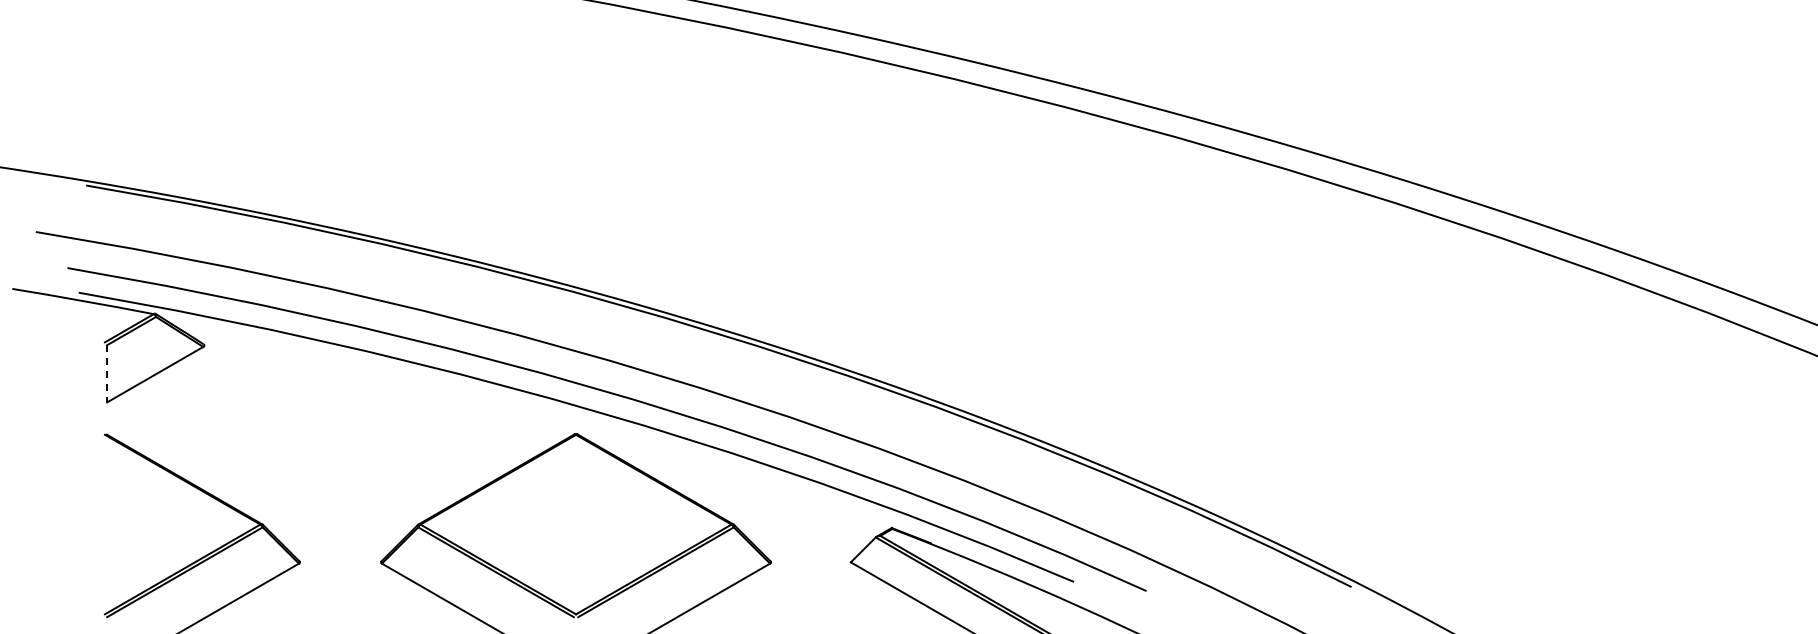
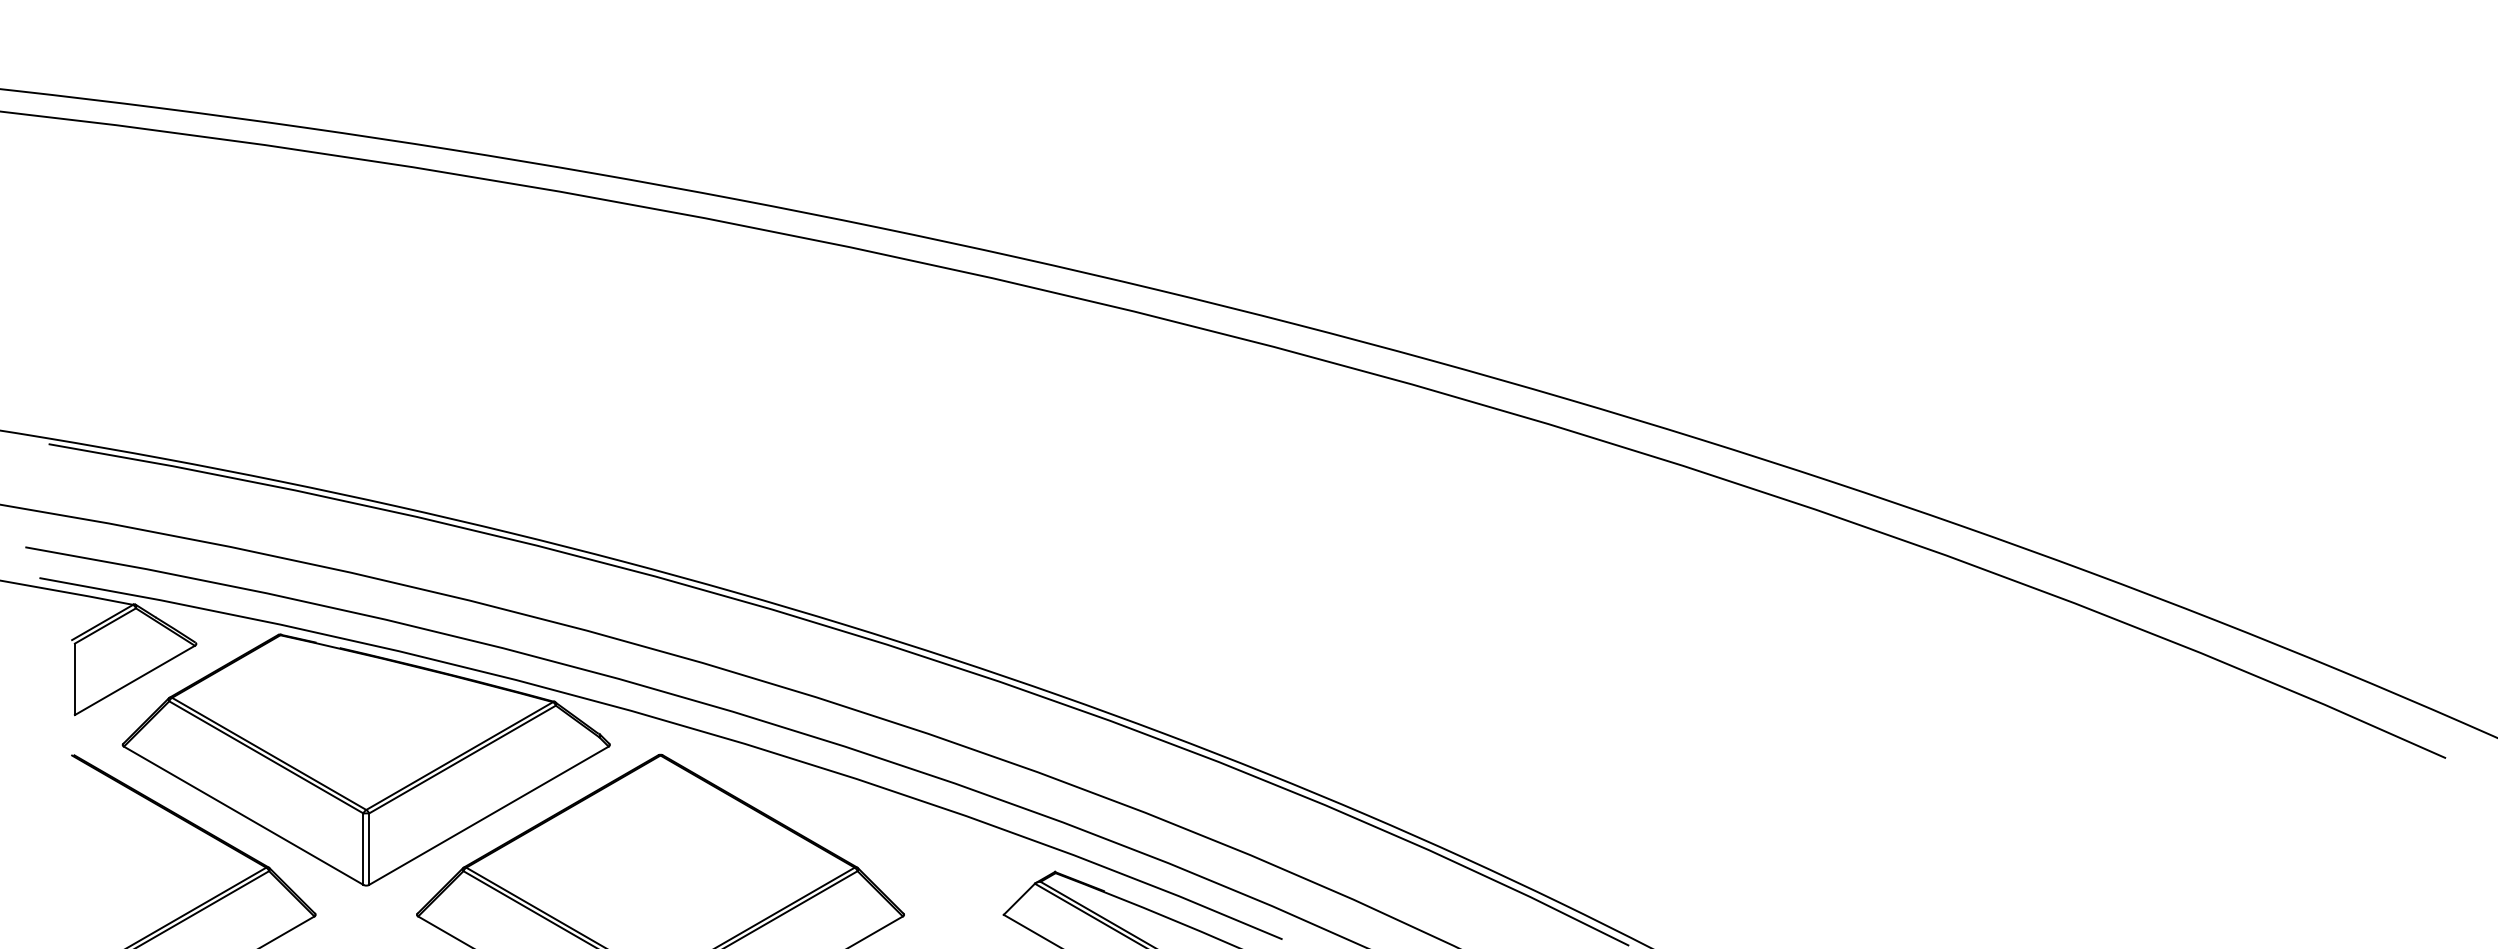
line: (106, 373) -> (74, 679), dashed -> solid
part: (339, 437) -> (365, 759), added

